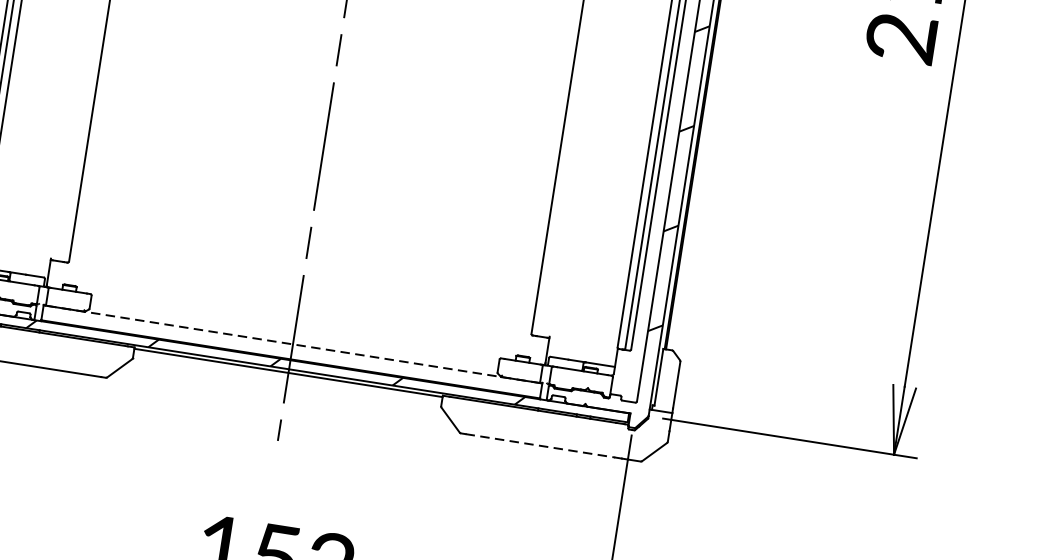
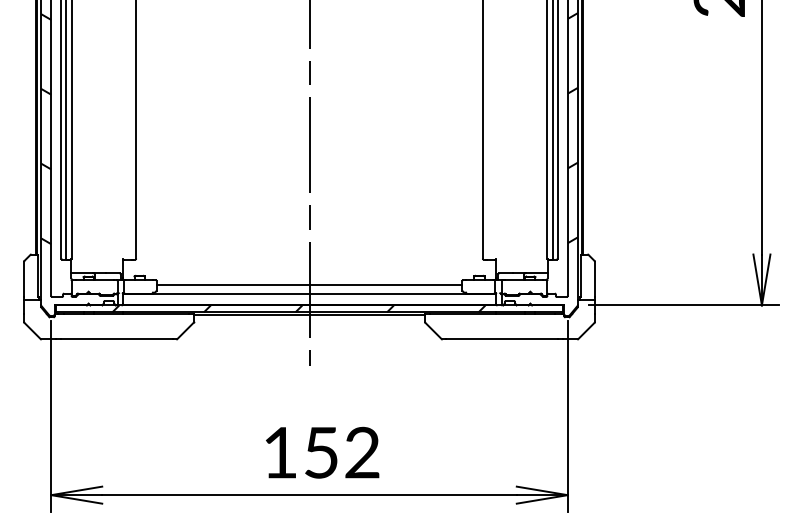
line: (294, 333) -> (309, 285), added
line: (292, 344) -> (309, 293), dashed -> solid
line: (540, 445) -> (502, 339), dashed -> solid

